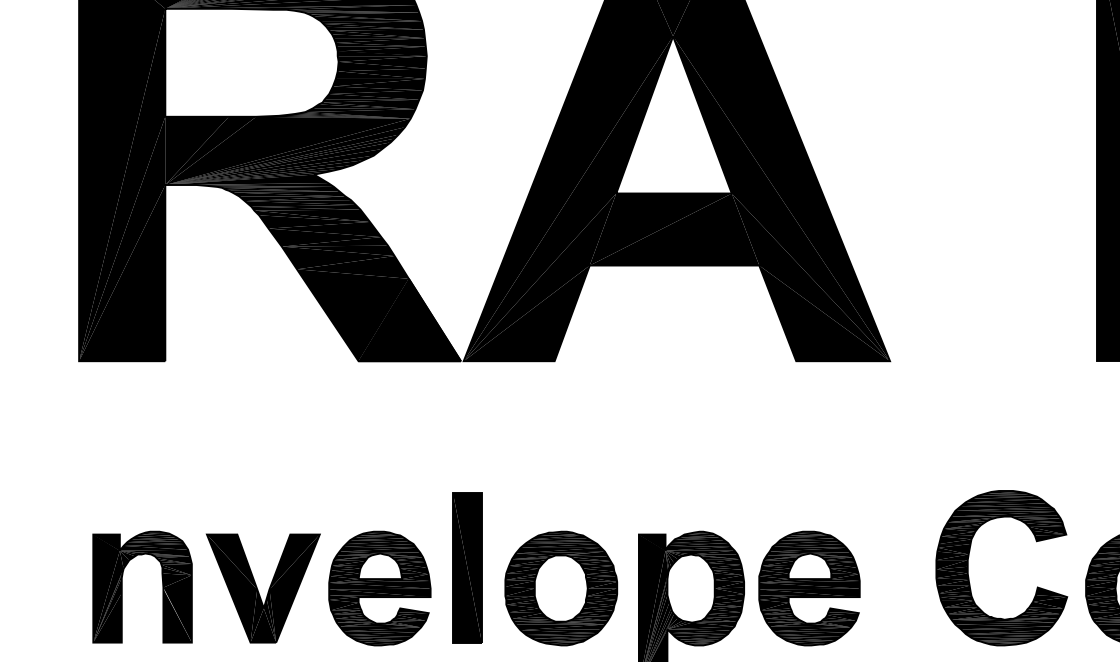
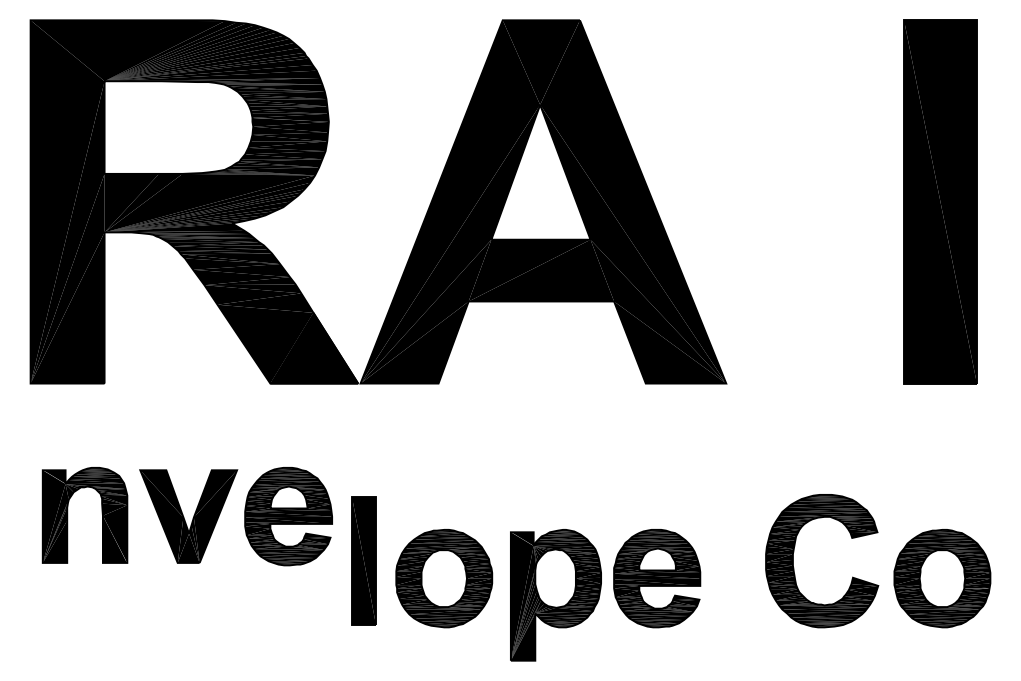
part: (260, 588) -> (186, 516), moved

